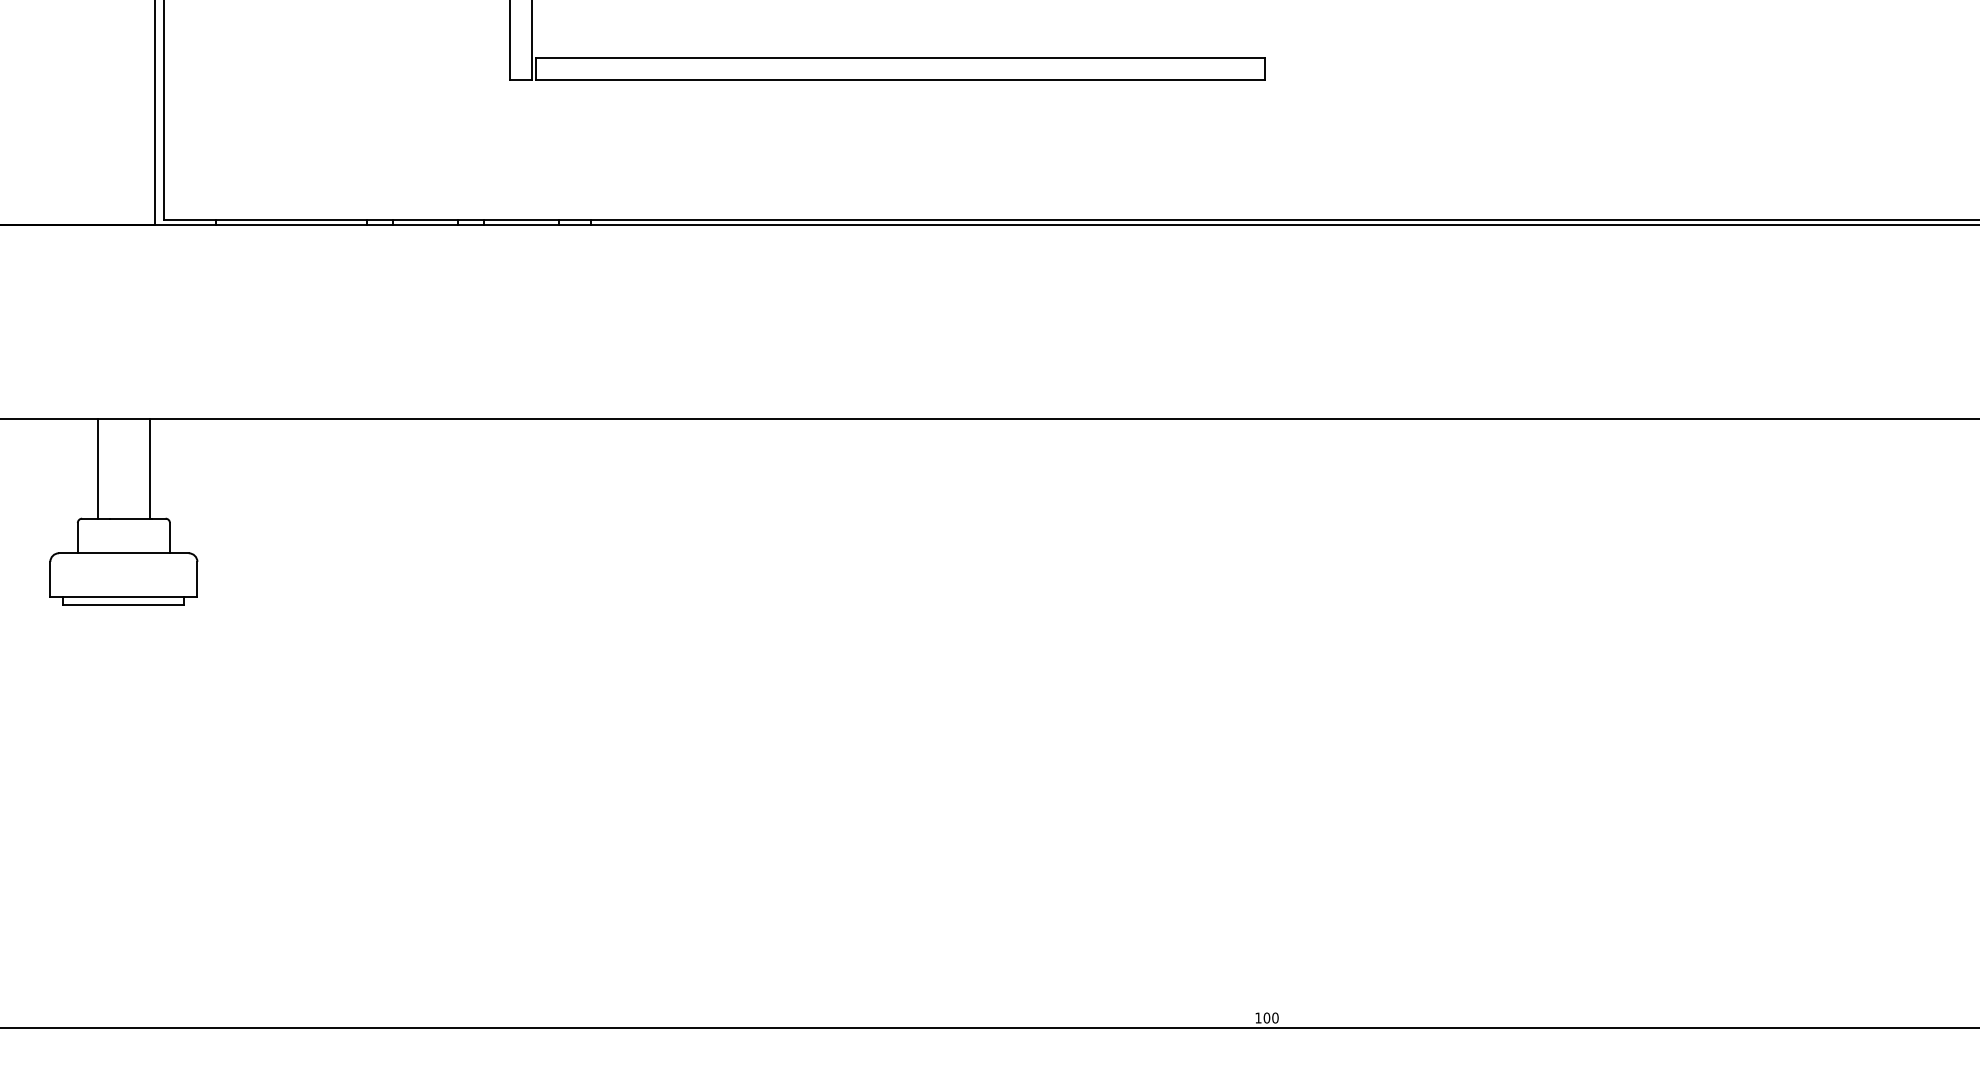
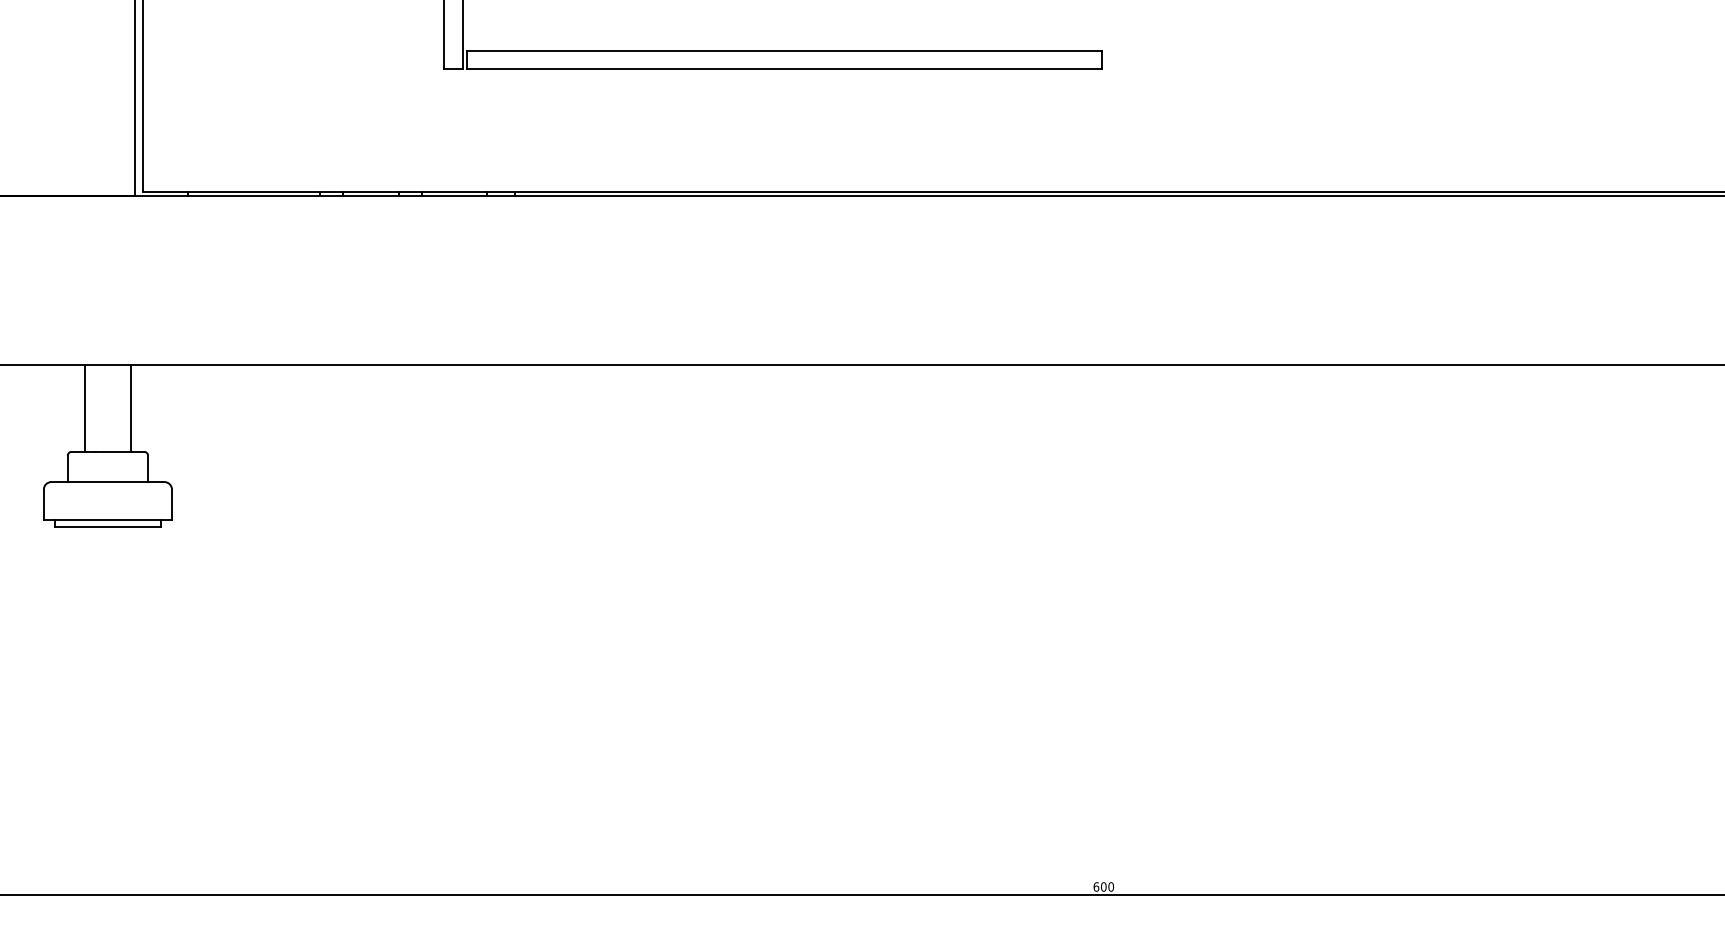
text: (1258, 1017) -> (1096, 886), 100 -> 600

